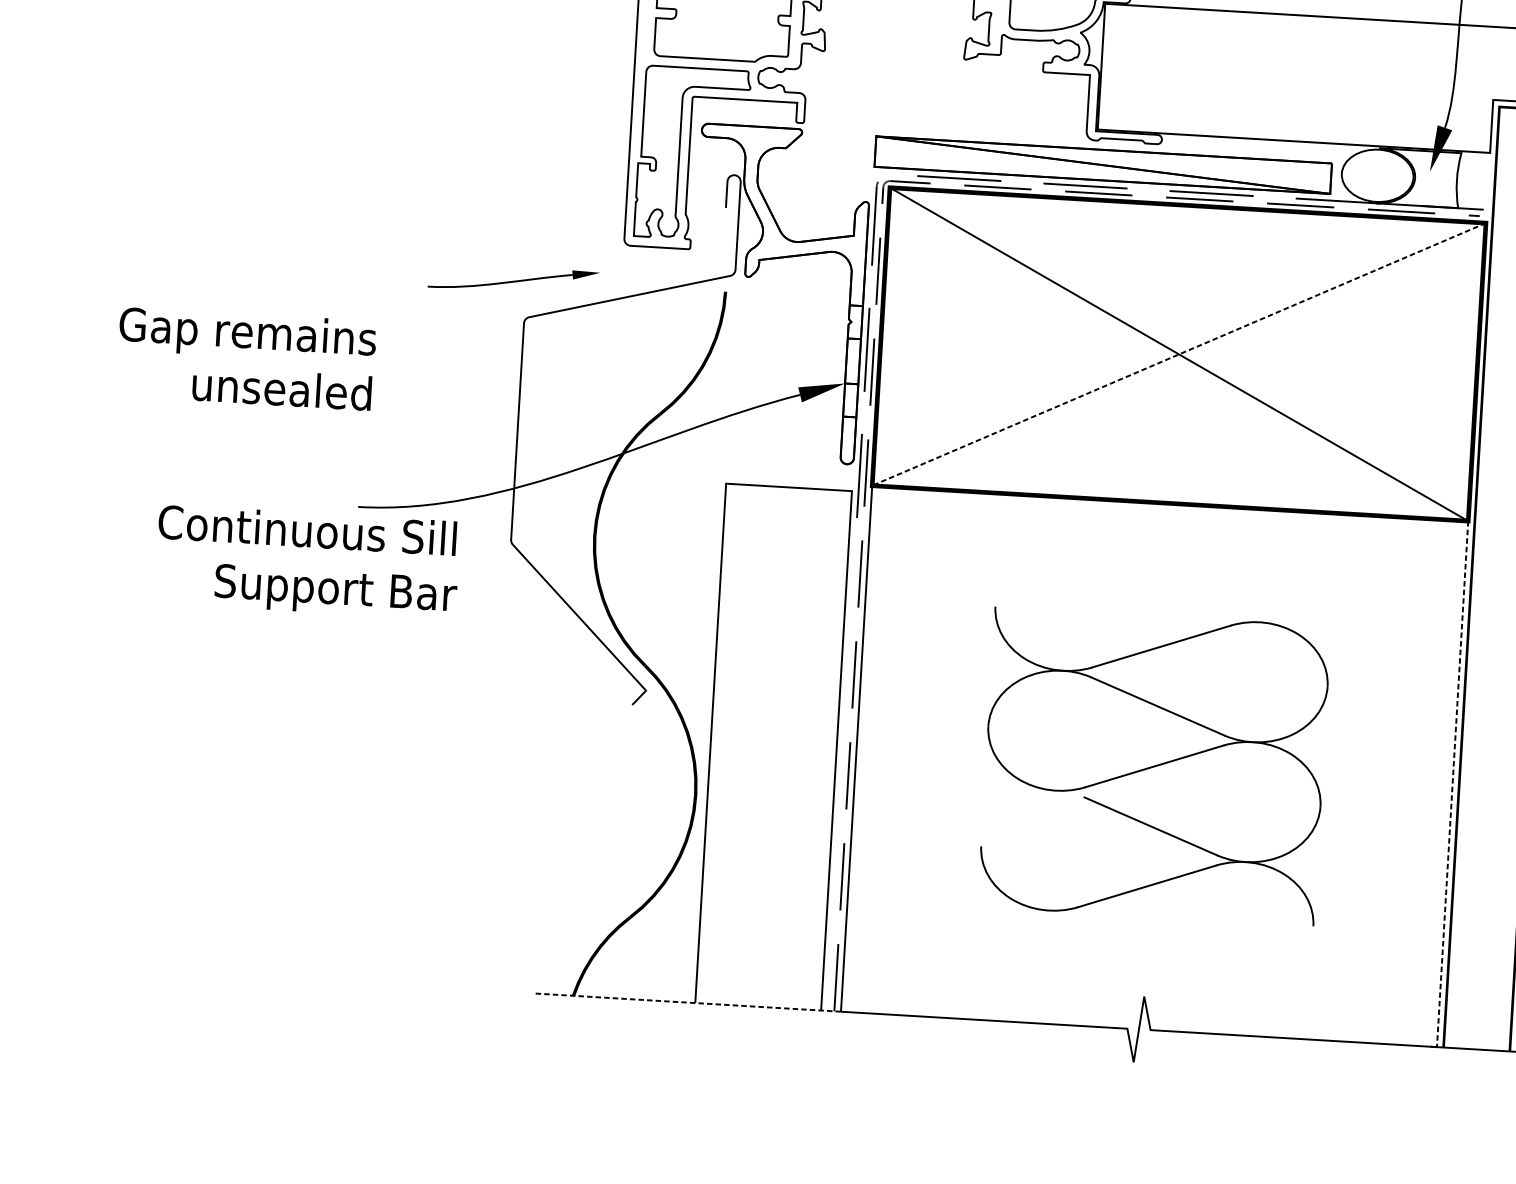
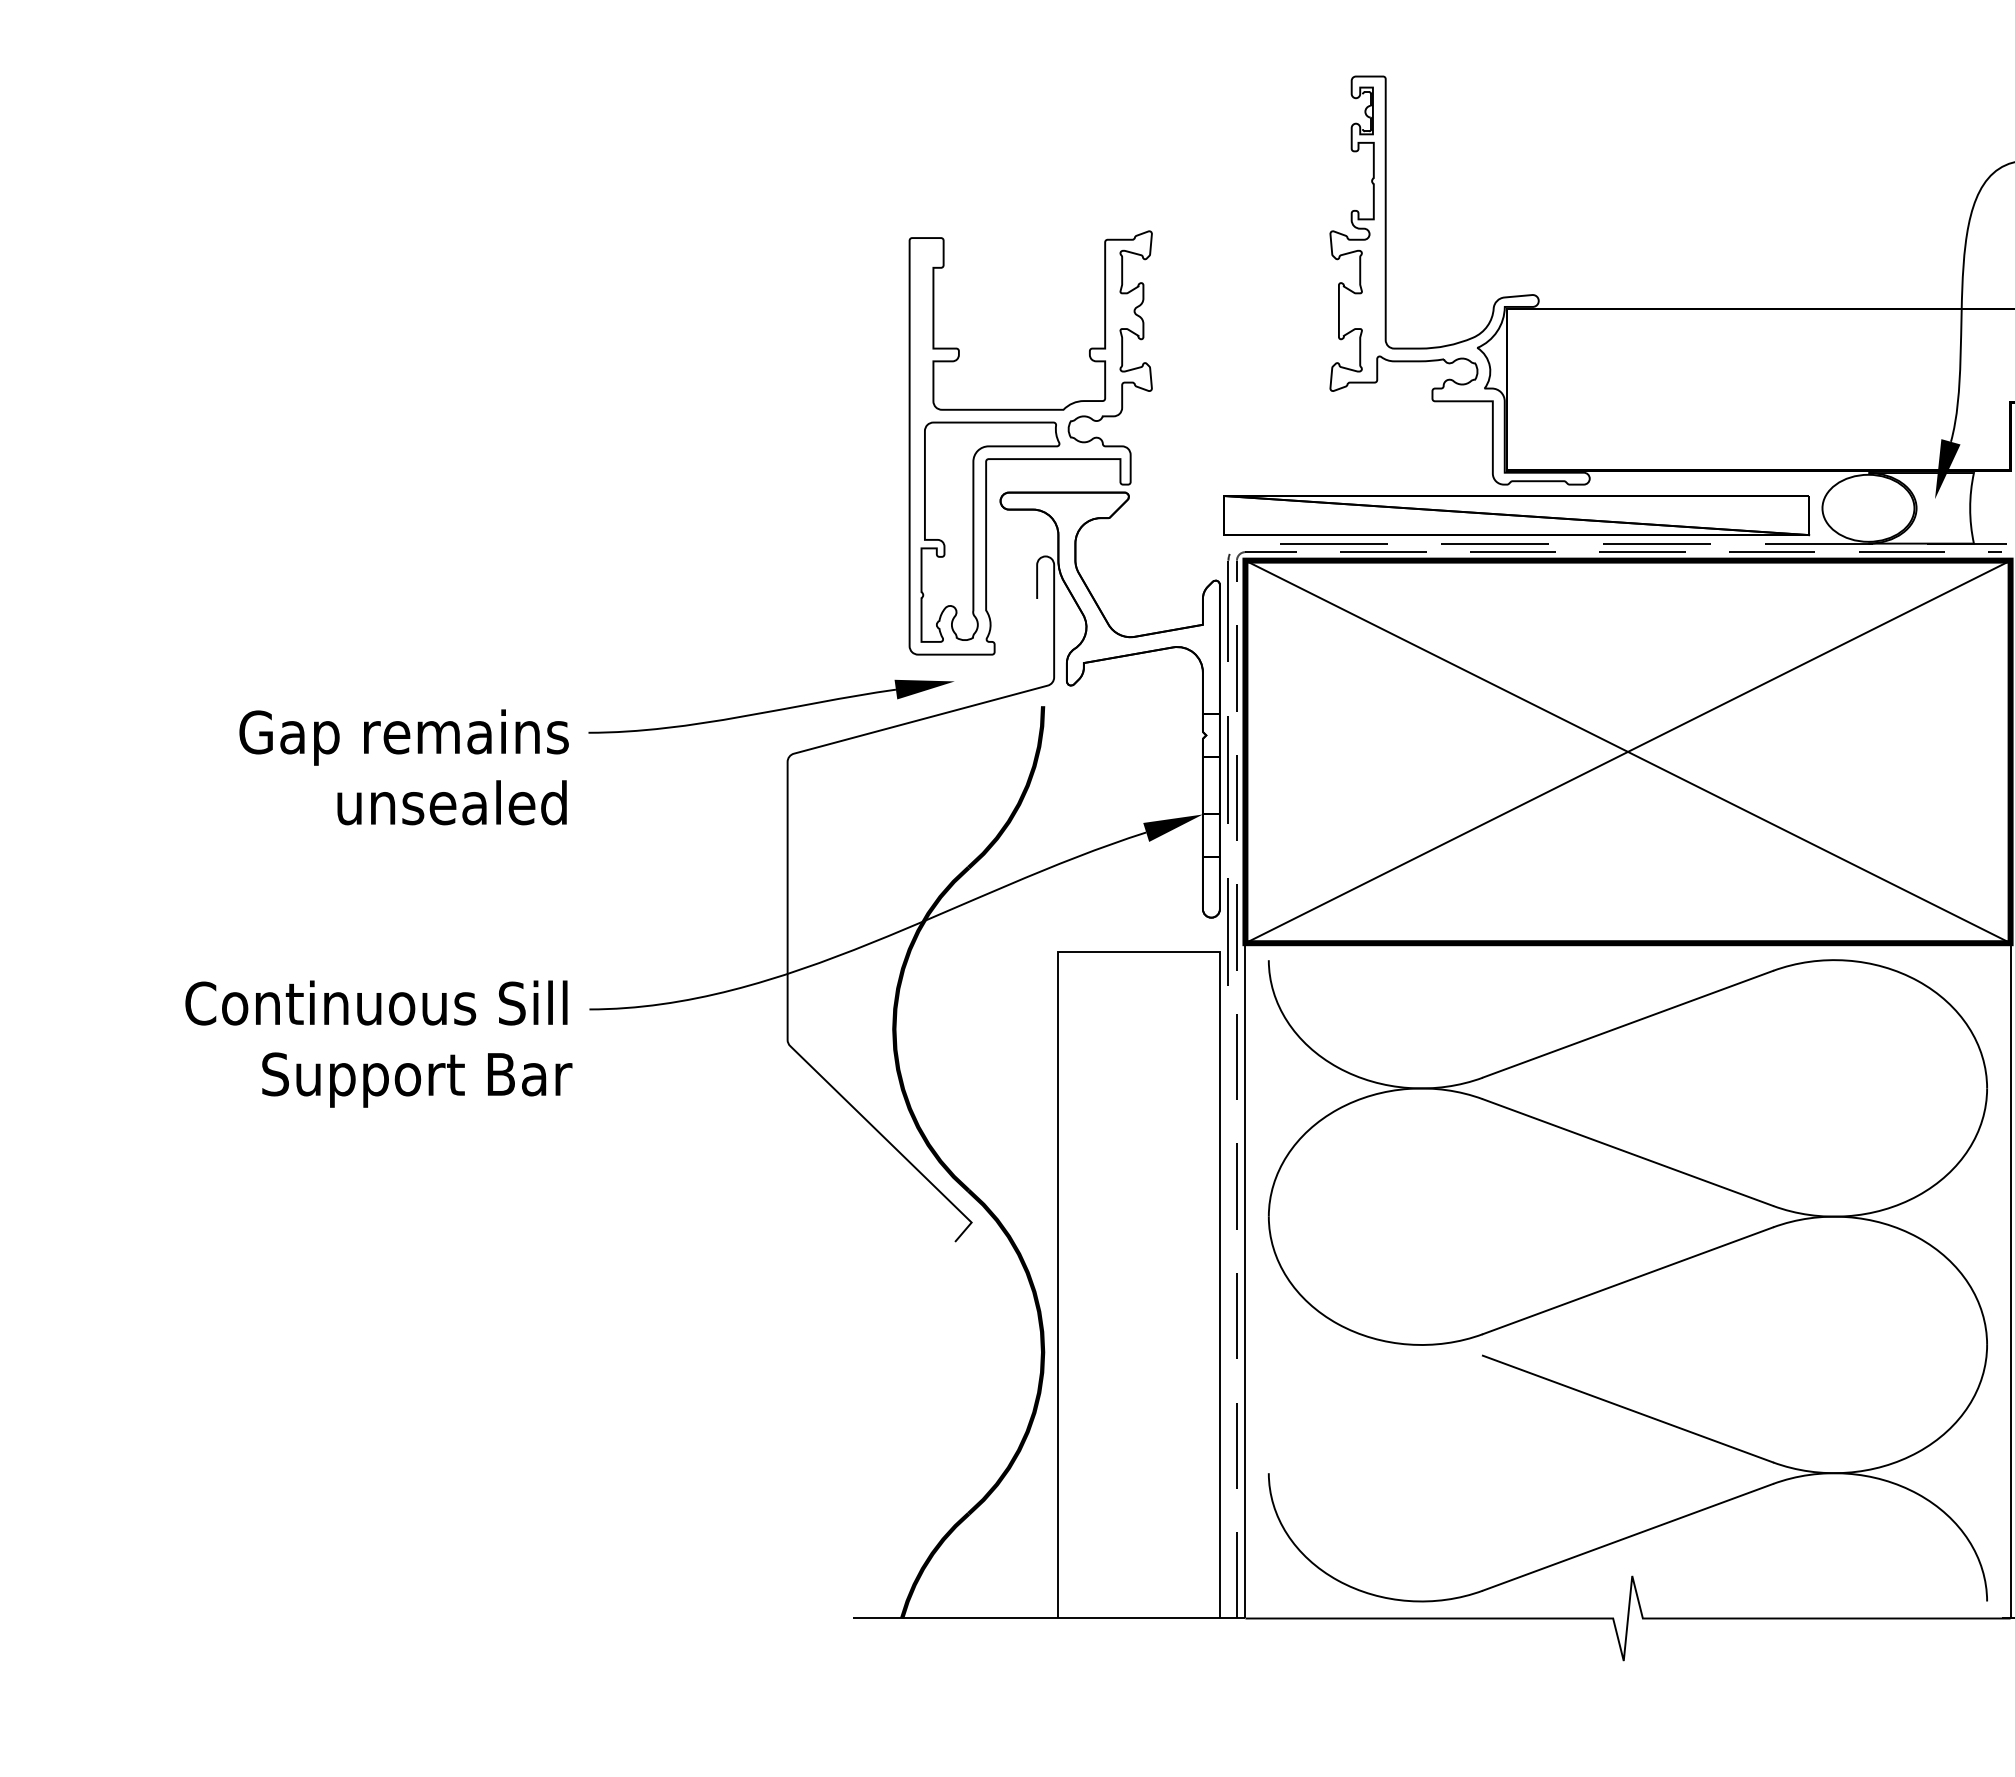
part: (514, 279) -> (771, 706), size x1.67
line: (1179, 354) -> (1628, 751), dashed -> solid
text: (245, 358) -> (403, 767), moved
text: (307, 561) -> (378, 1043), moved
part: (1154, 766) -> (1627, 1280), size x1.67
line: (1452, 783) -> (2010, 1280), dashed -> solid
line: (687, 1002) -> (1048, 1618), dashed -> solid

